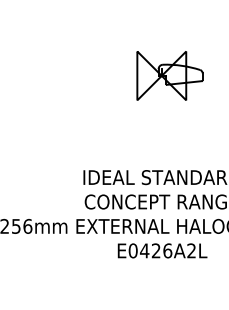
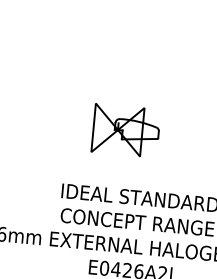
part: (169, 75) -> (125, 130), moved

